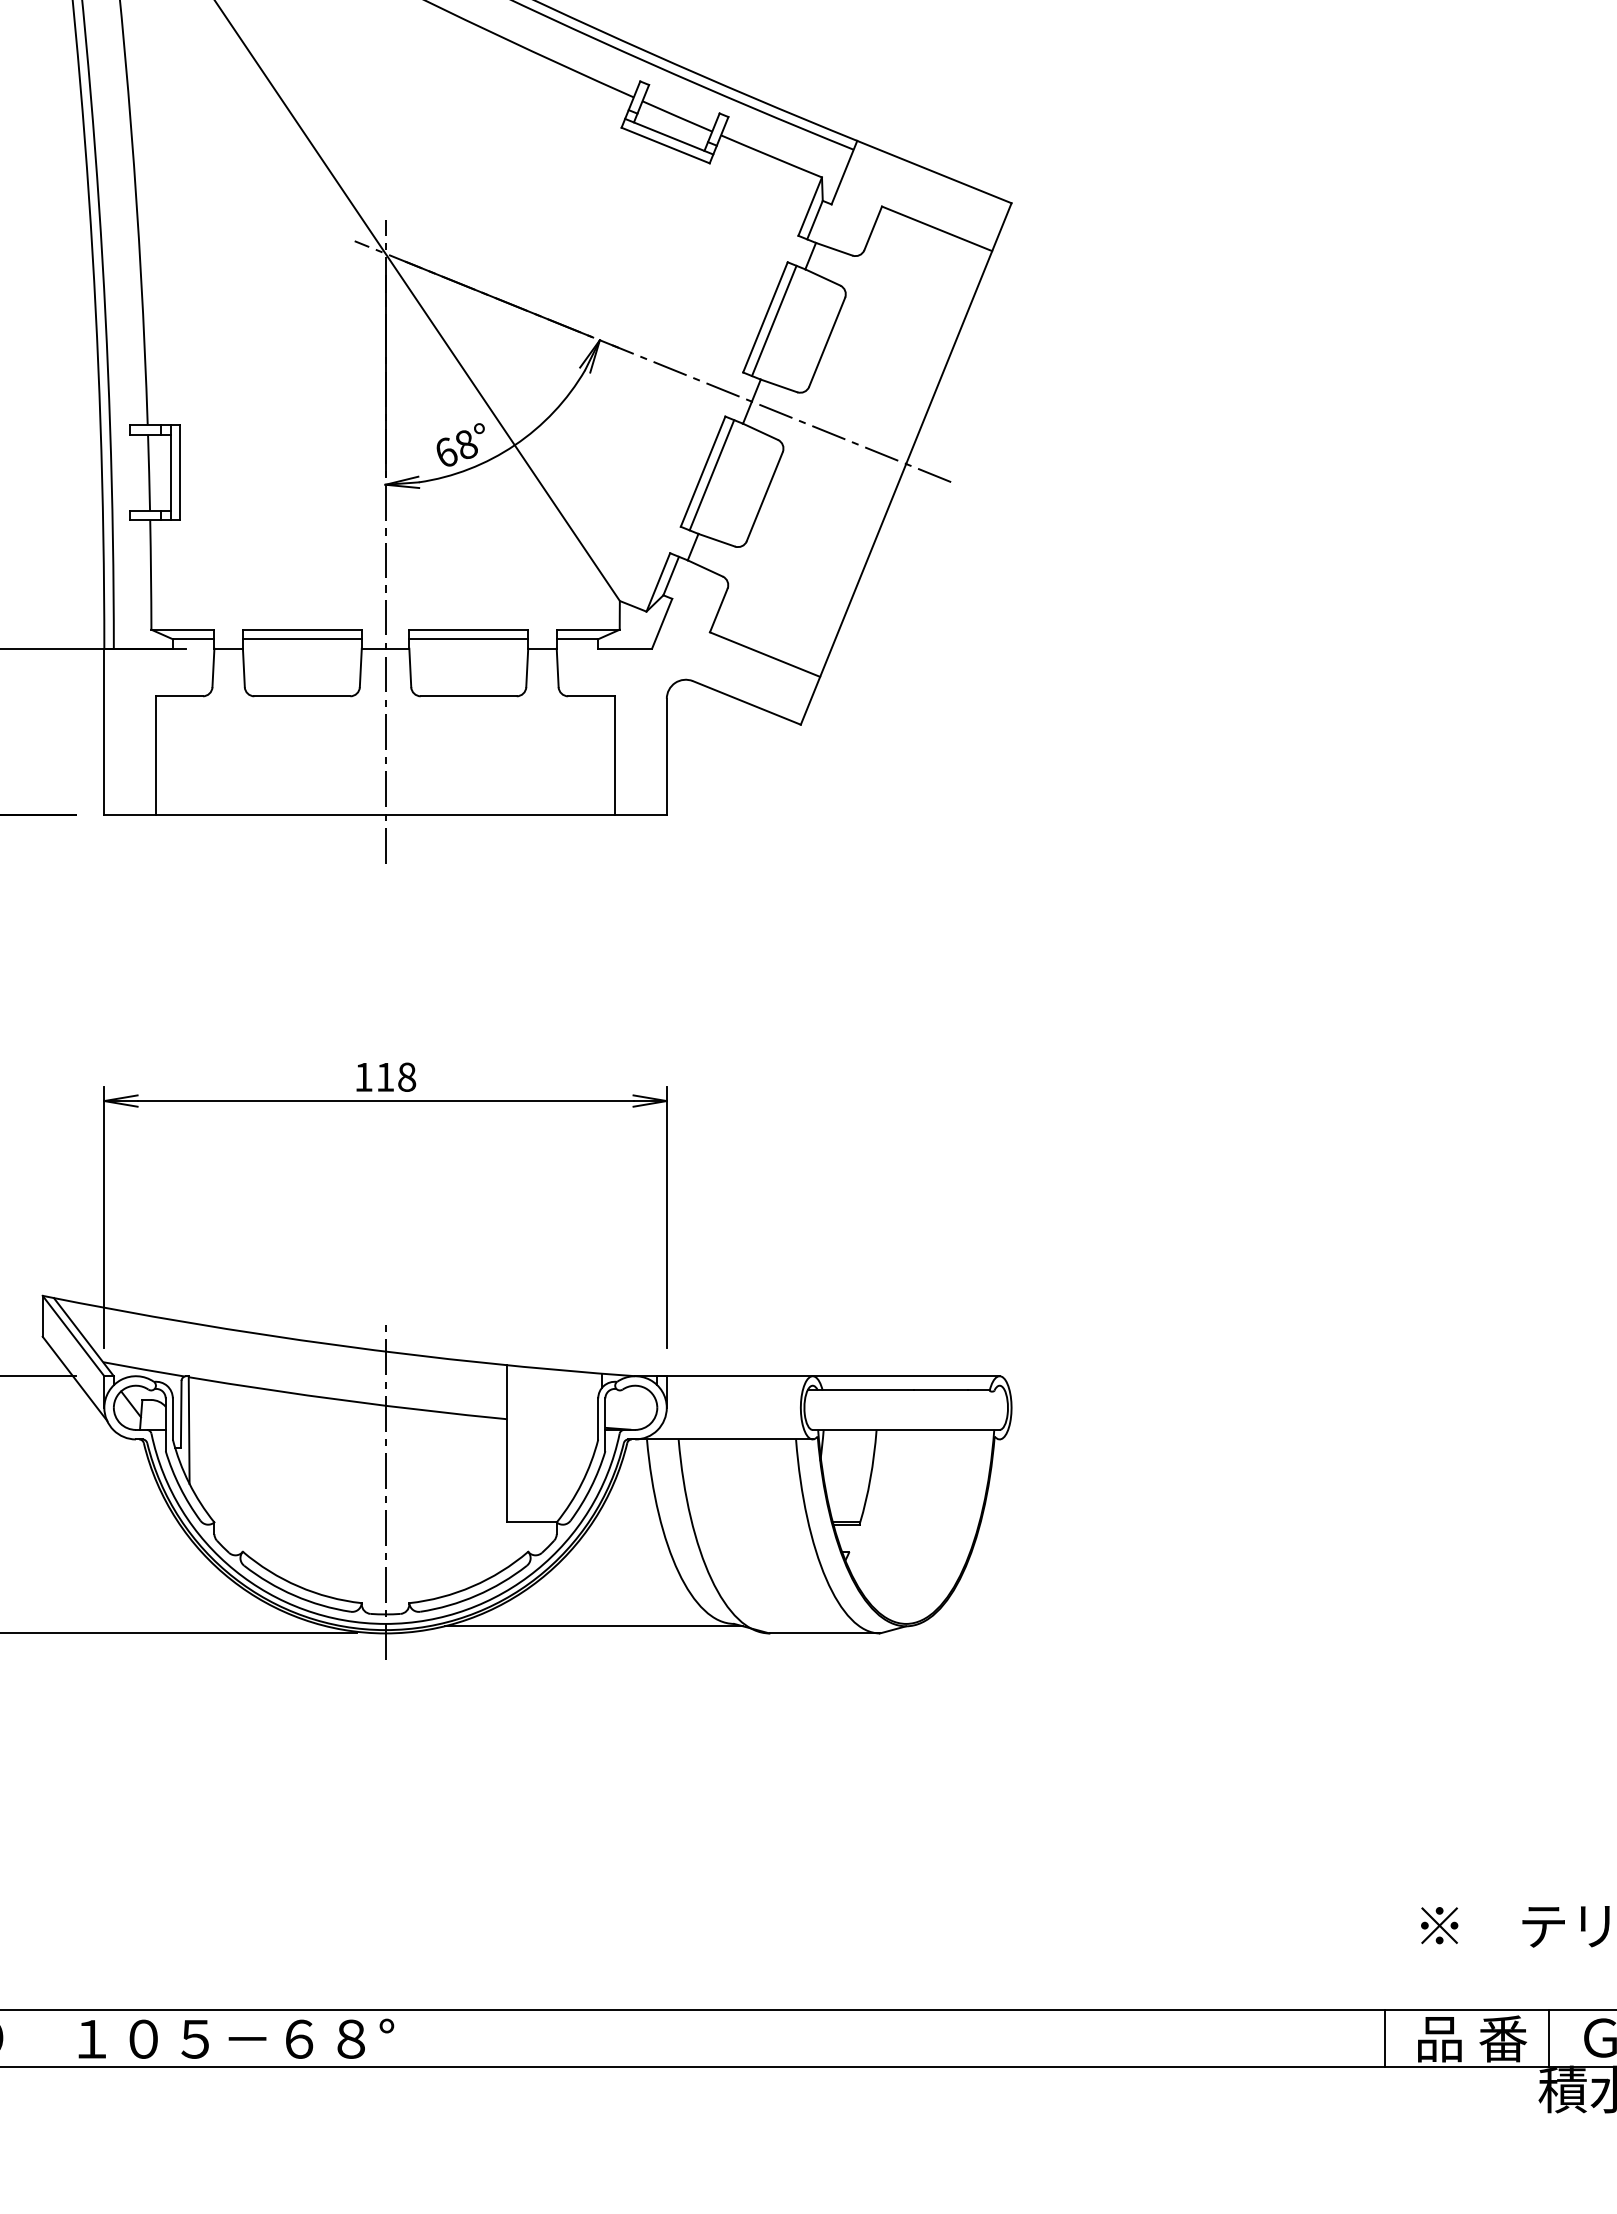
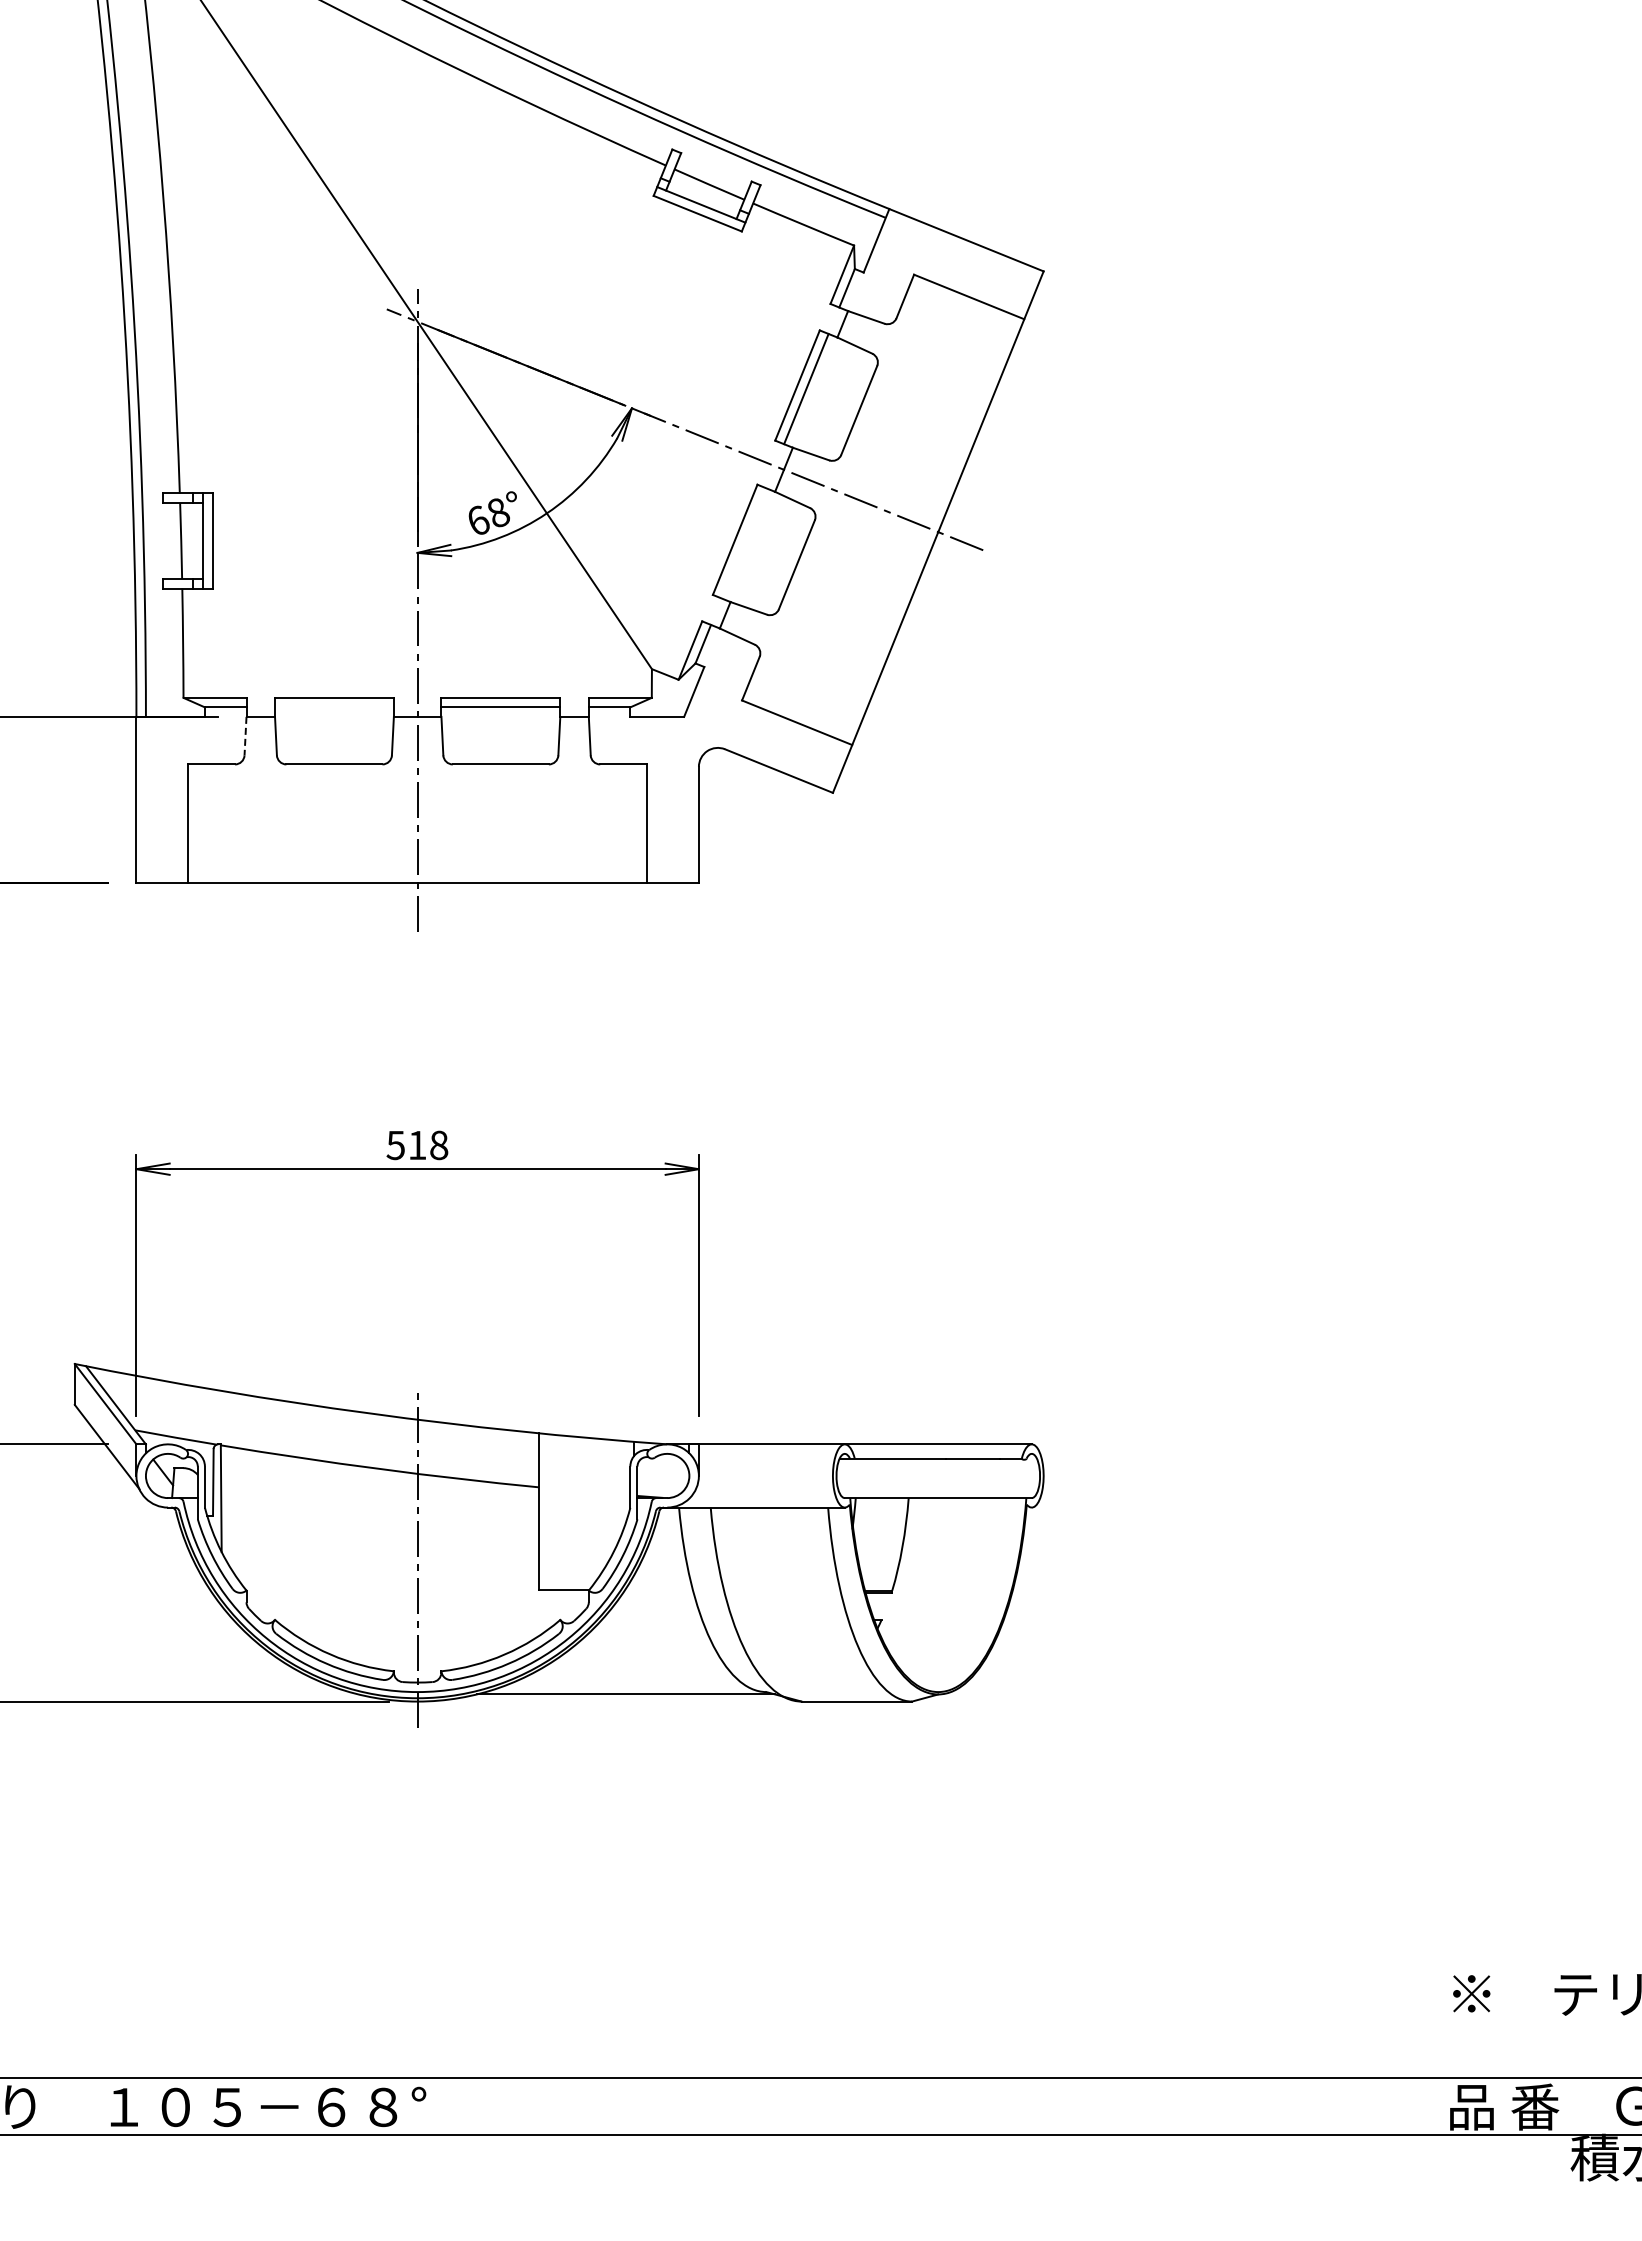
line: (711, 475) -> (743, 543), removed
line: (302, 639) -> (334, 707), removed
line: (213, 668) -> (245, 736), solid -> dashed
text: (363, 1077) -> (395, 1145), 118 -> 518
line: (1385, 2038) -> (1417, 2106), removed
line: (1548, 2038) -> (1580, 2106), removed

